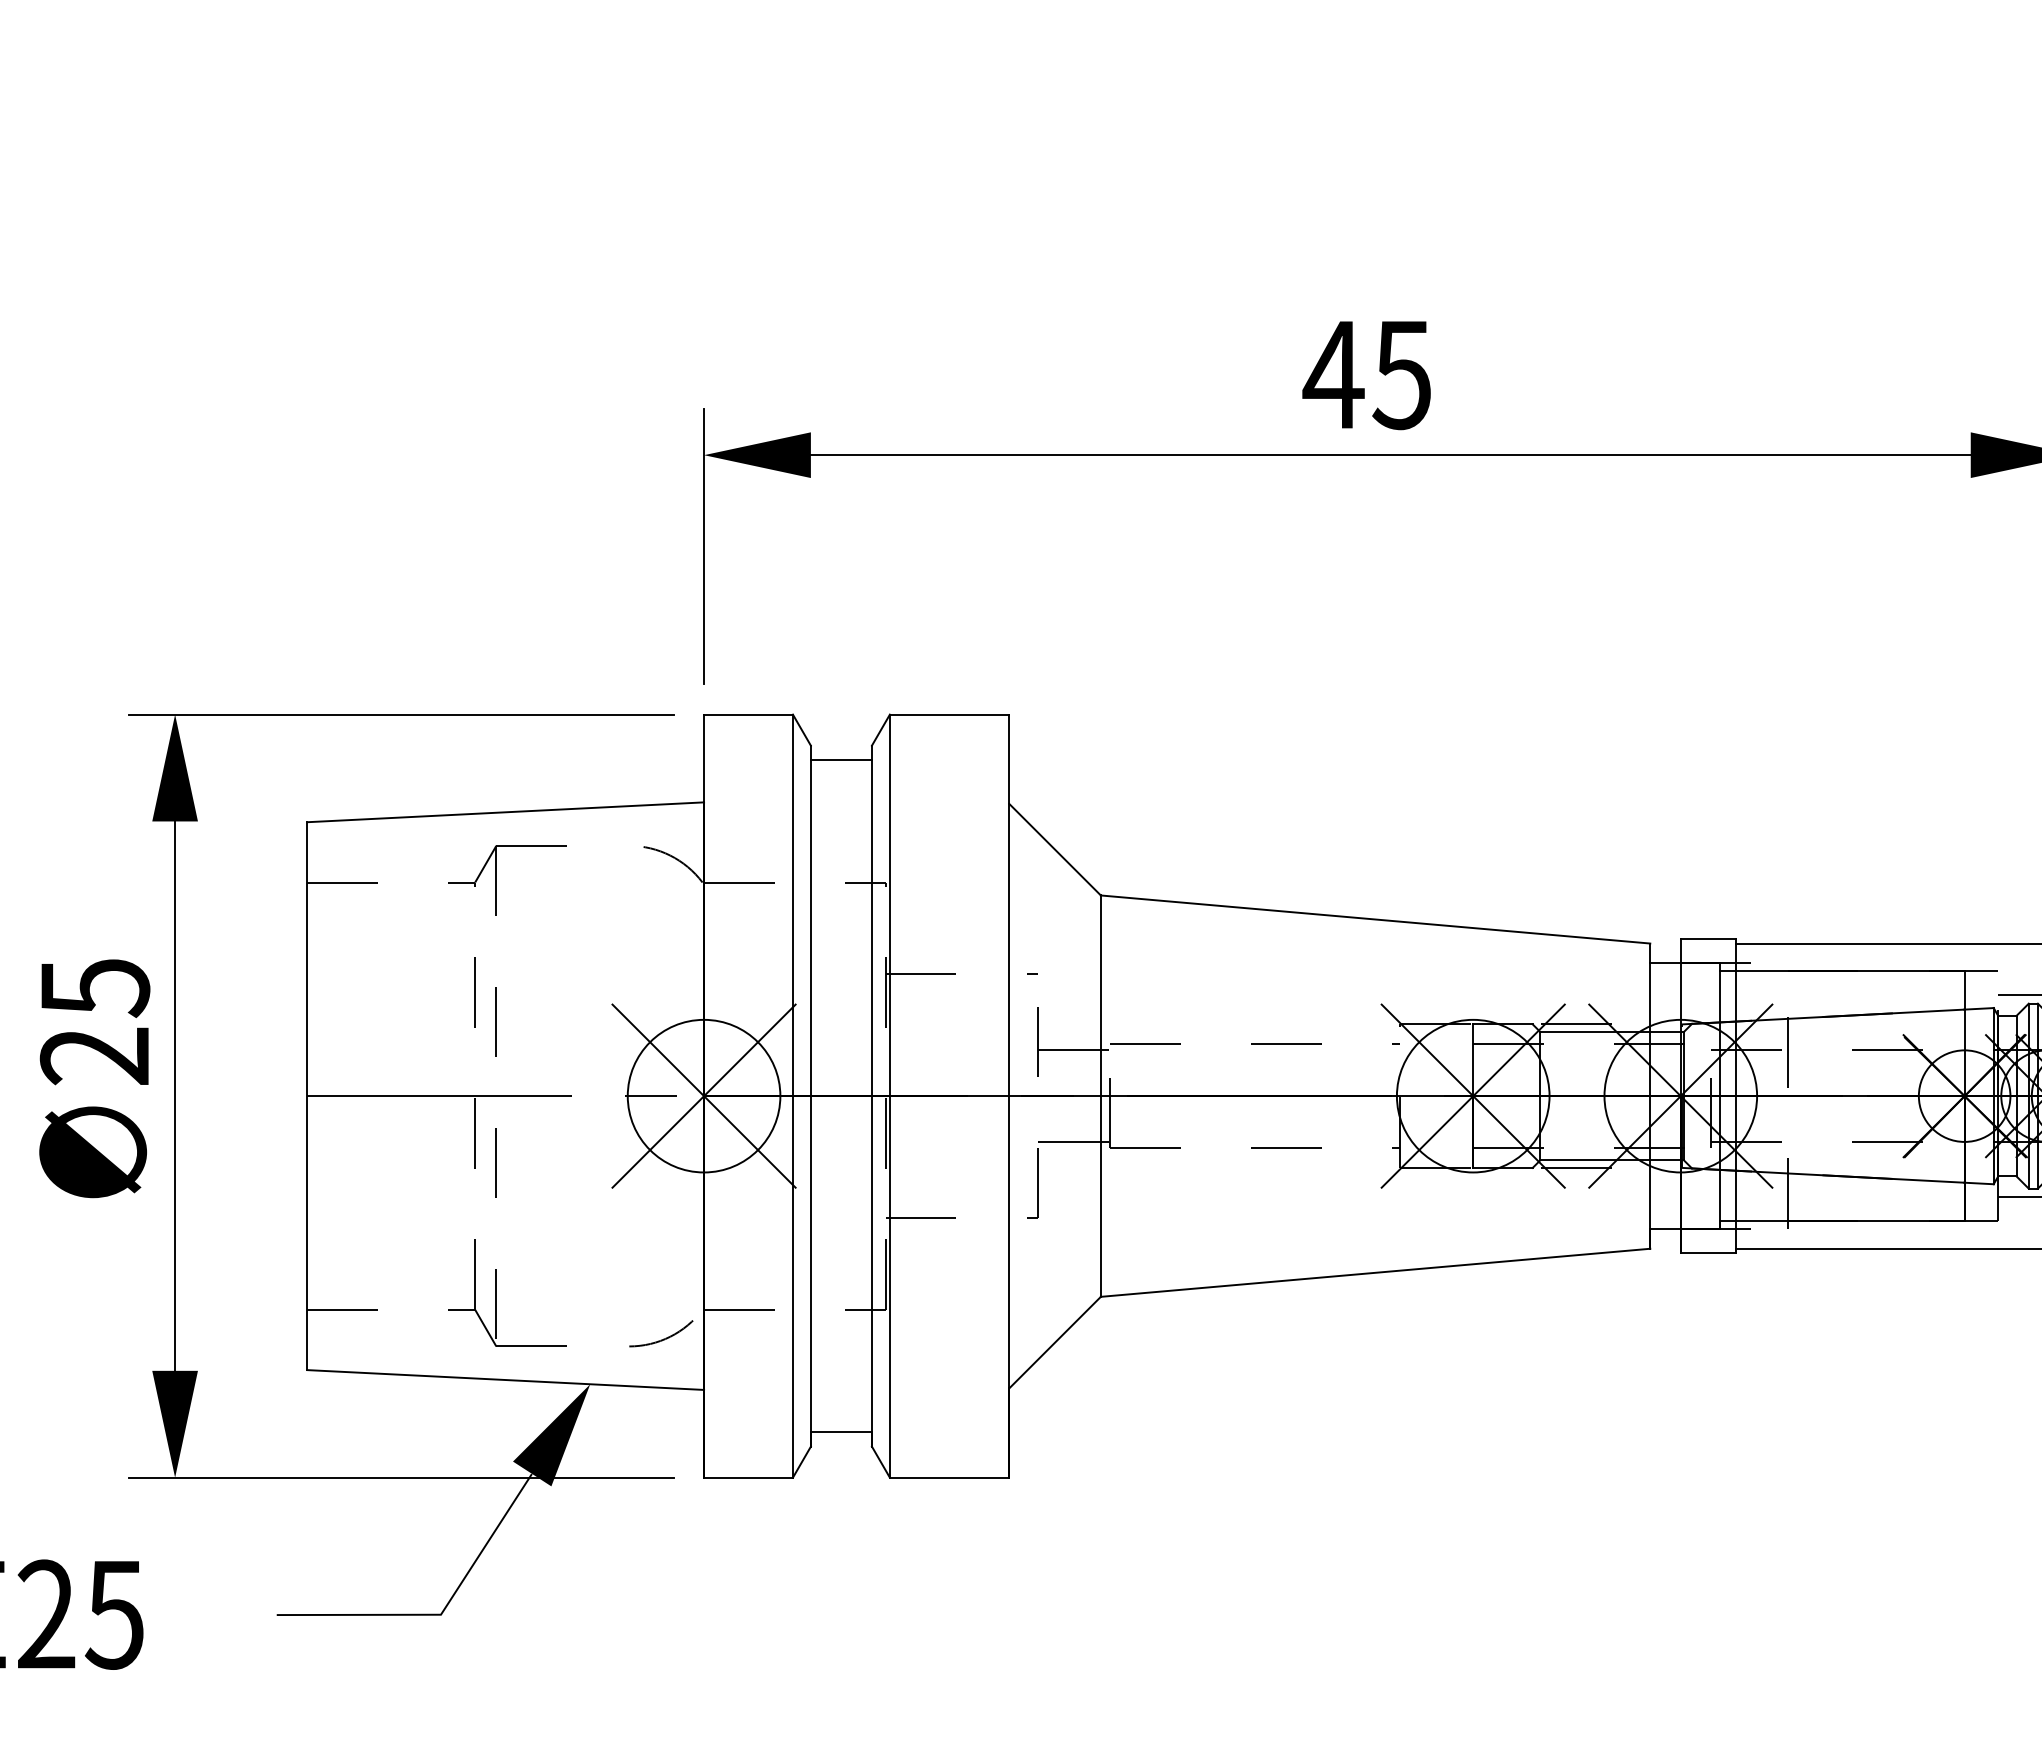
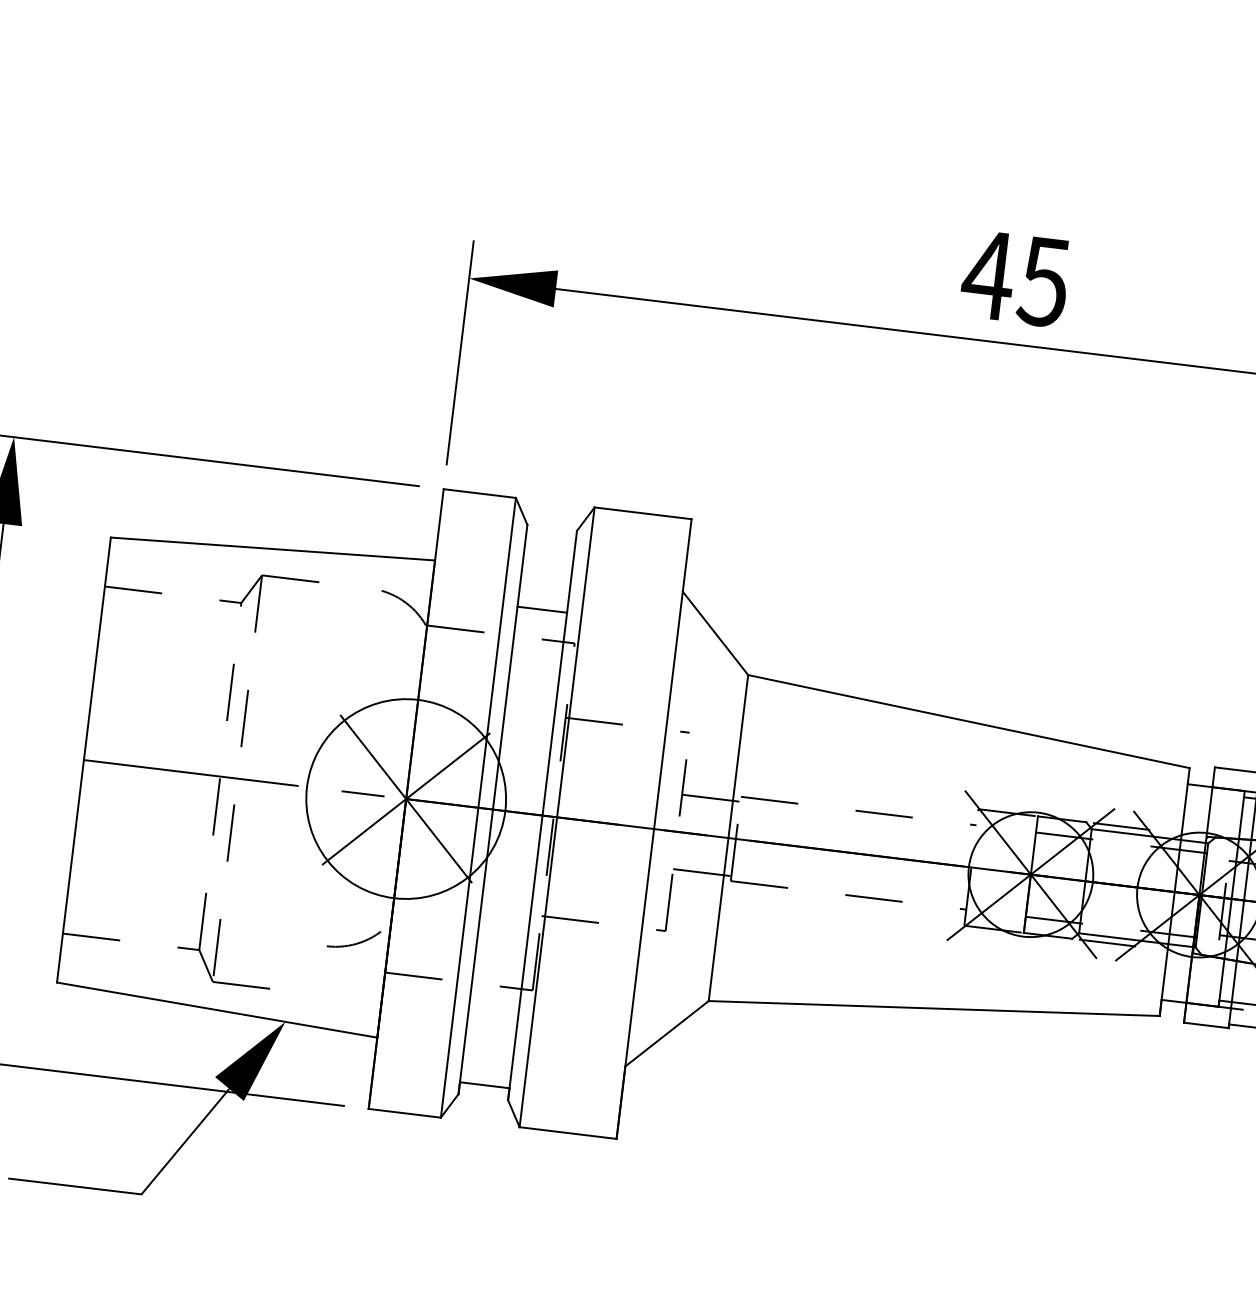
line: (840, 760) -> (541, 609), moved
circle: (703, 1095) -> (405, 798), size x1.6
arc: (663, 1338) -> (355, 943), moved

